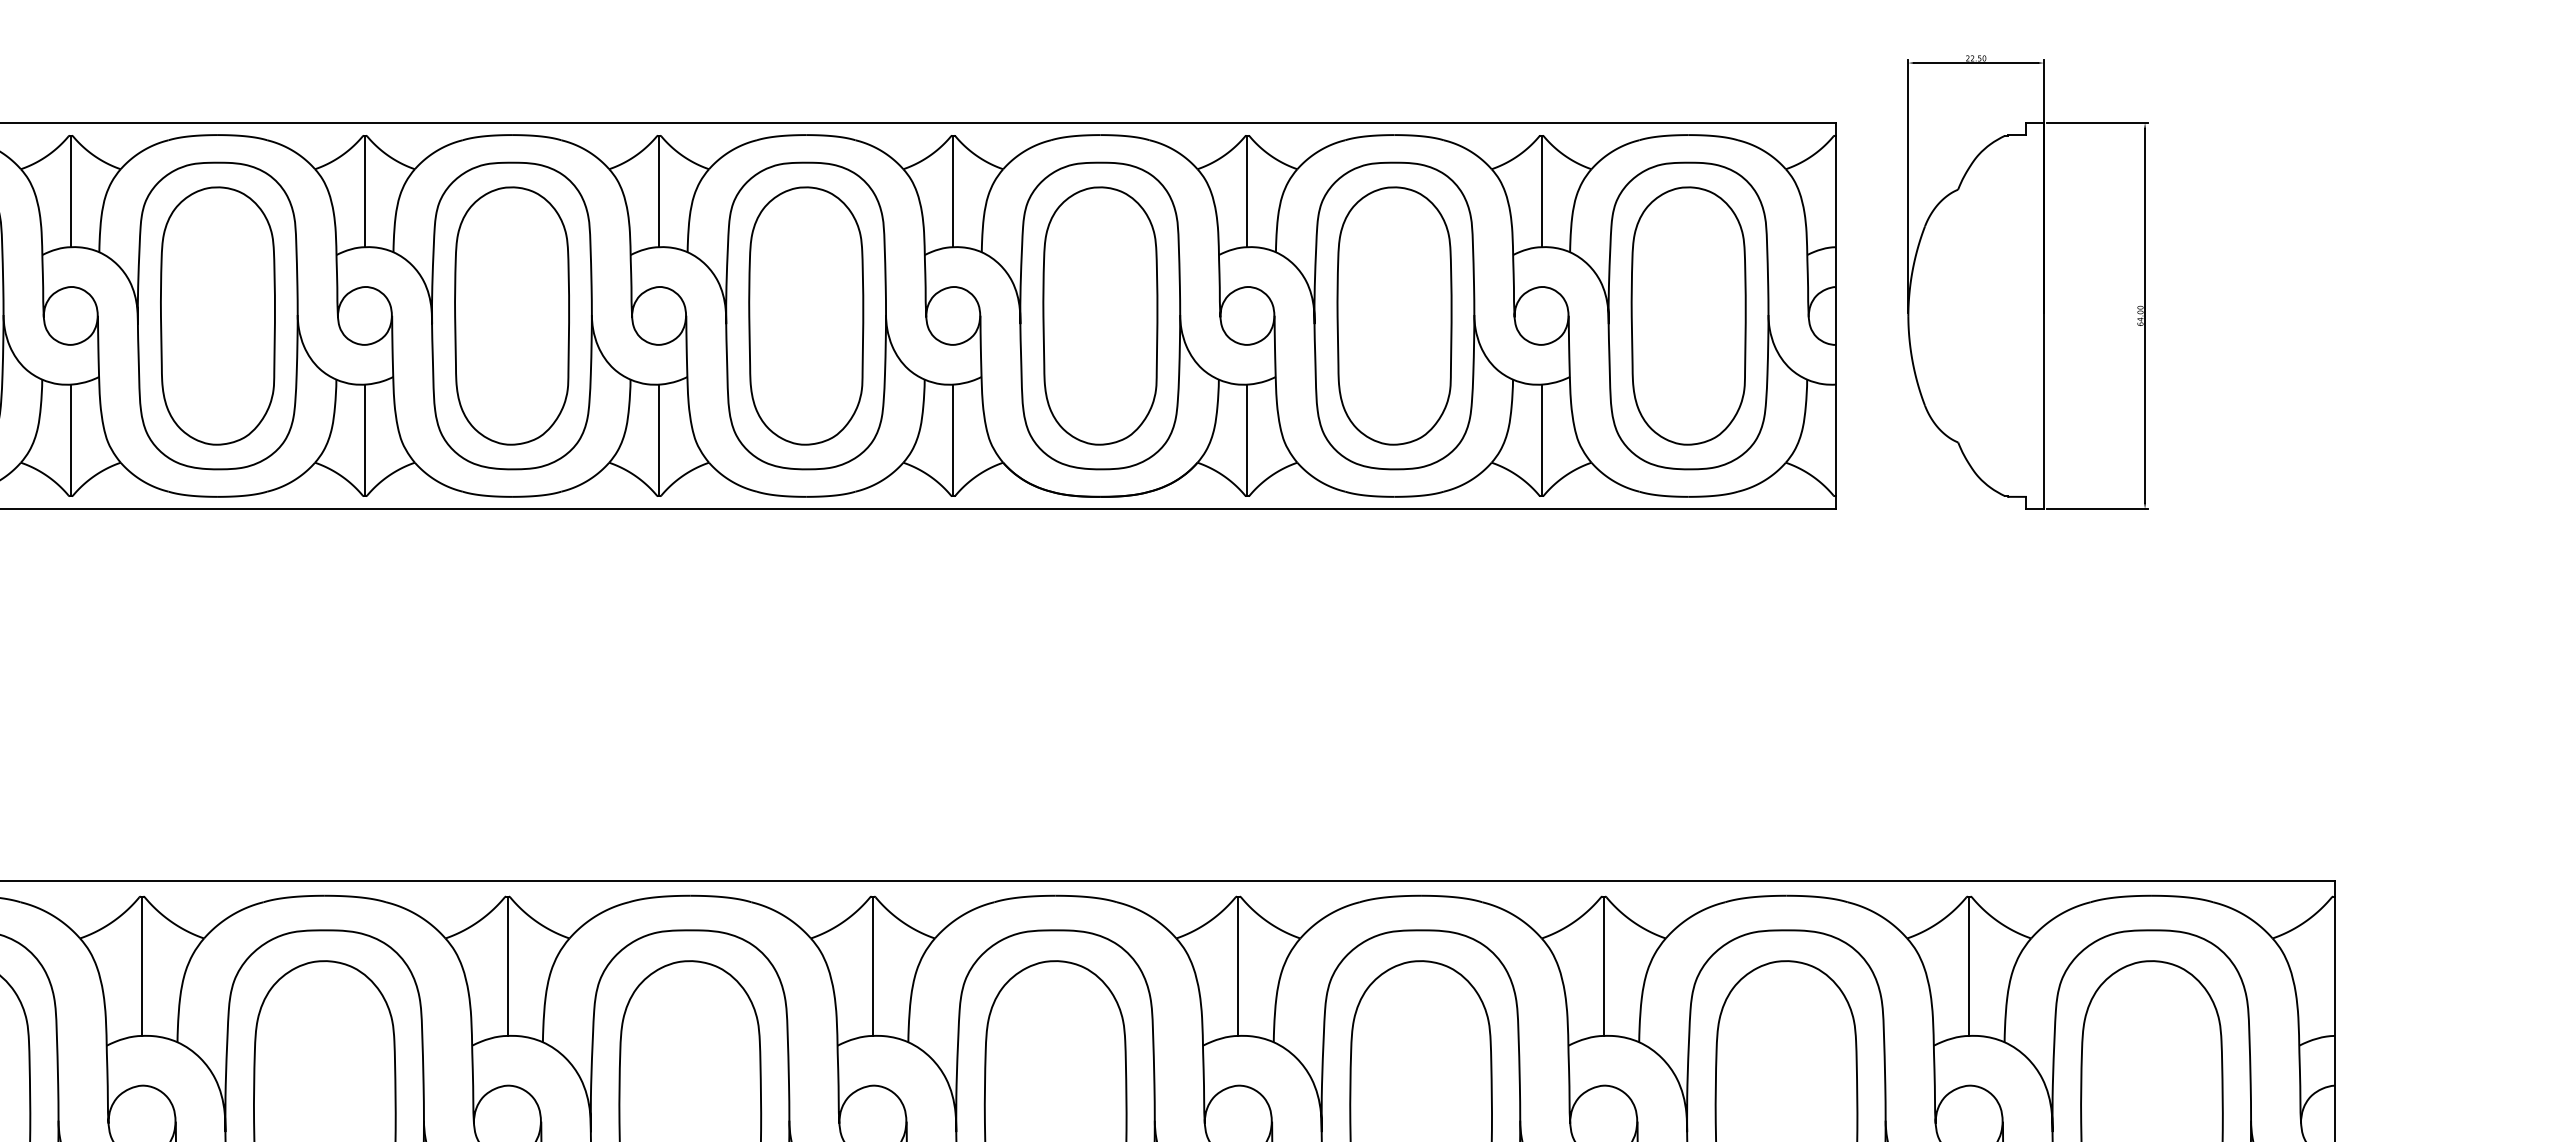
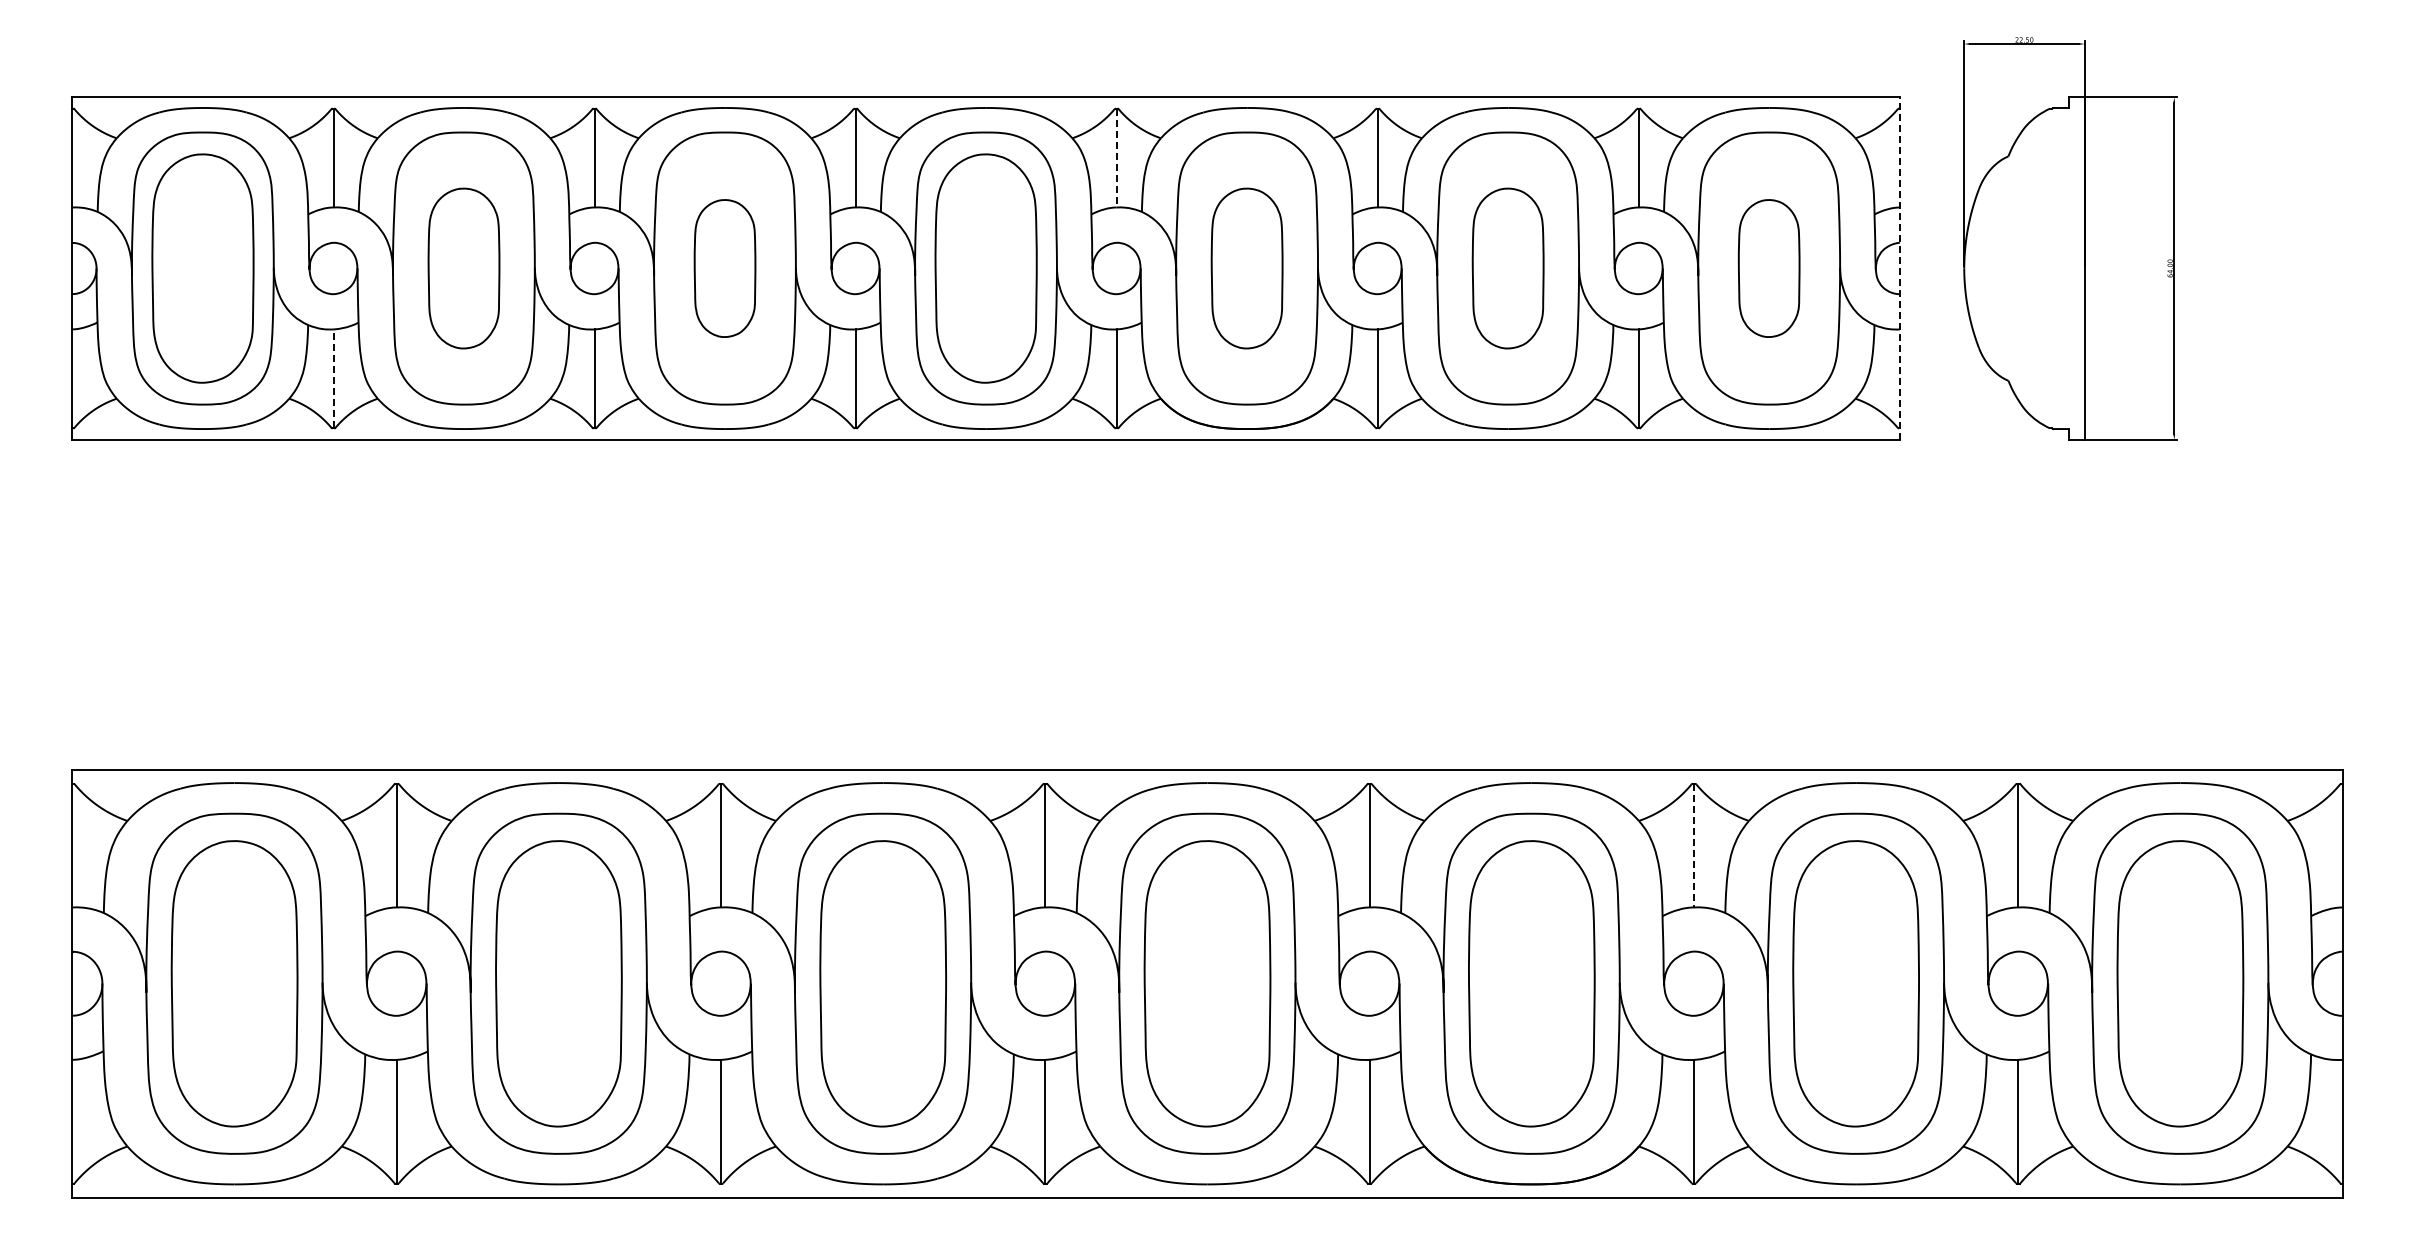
line: (953, 192) -> (1116, 158), solid -> dashed
part: (217, 315) -> (463, 268), size x0.7
part: (511, 315) -> (724, 268), size x0.6
part: (1099, 315) -> (1246, 268), size x0.7
part: (1393, 315) -> (1507, 268), size x0.7
part: (1687, 315) -> (1768, 268), size x0.6
line: (1835, 315) -> (1899, 268), solid -> dashed
line: (70, 439) -> (333, 378), solid -> dashed
line: (1603, 966) -> (1693, 845), solid -> dashed

